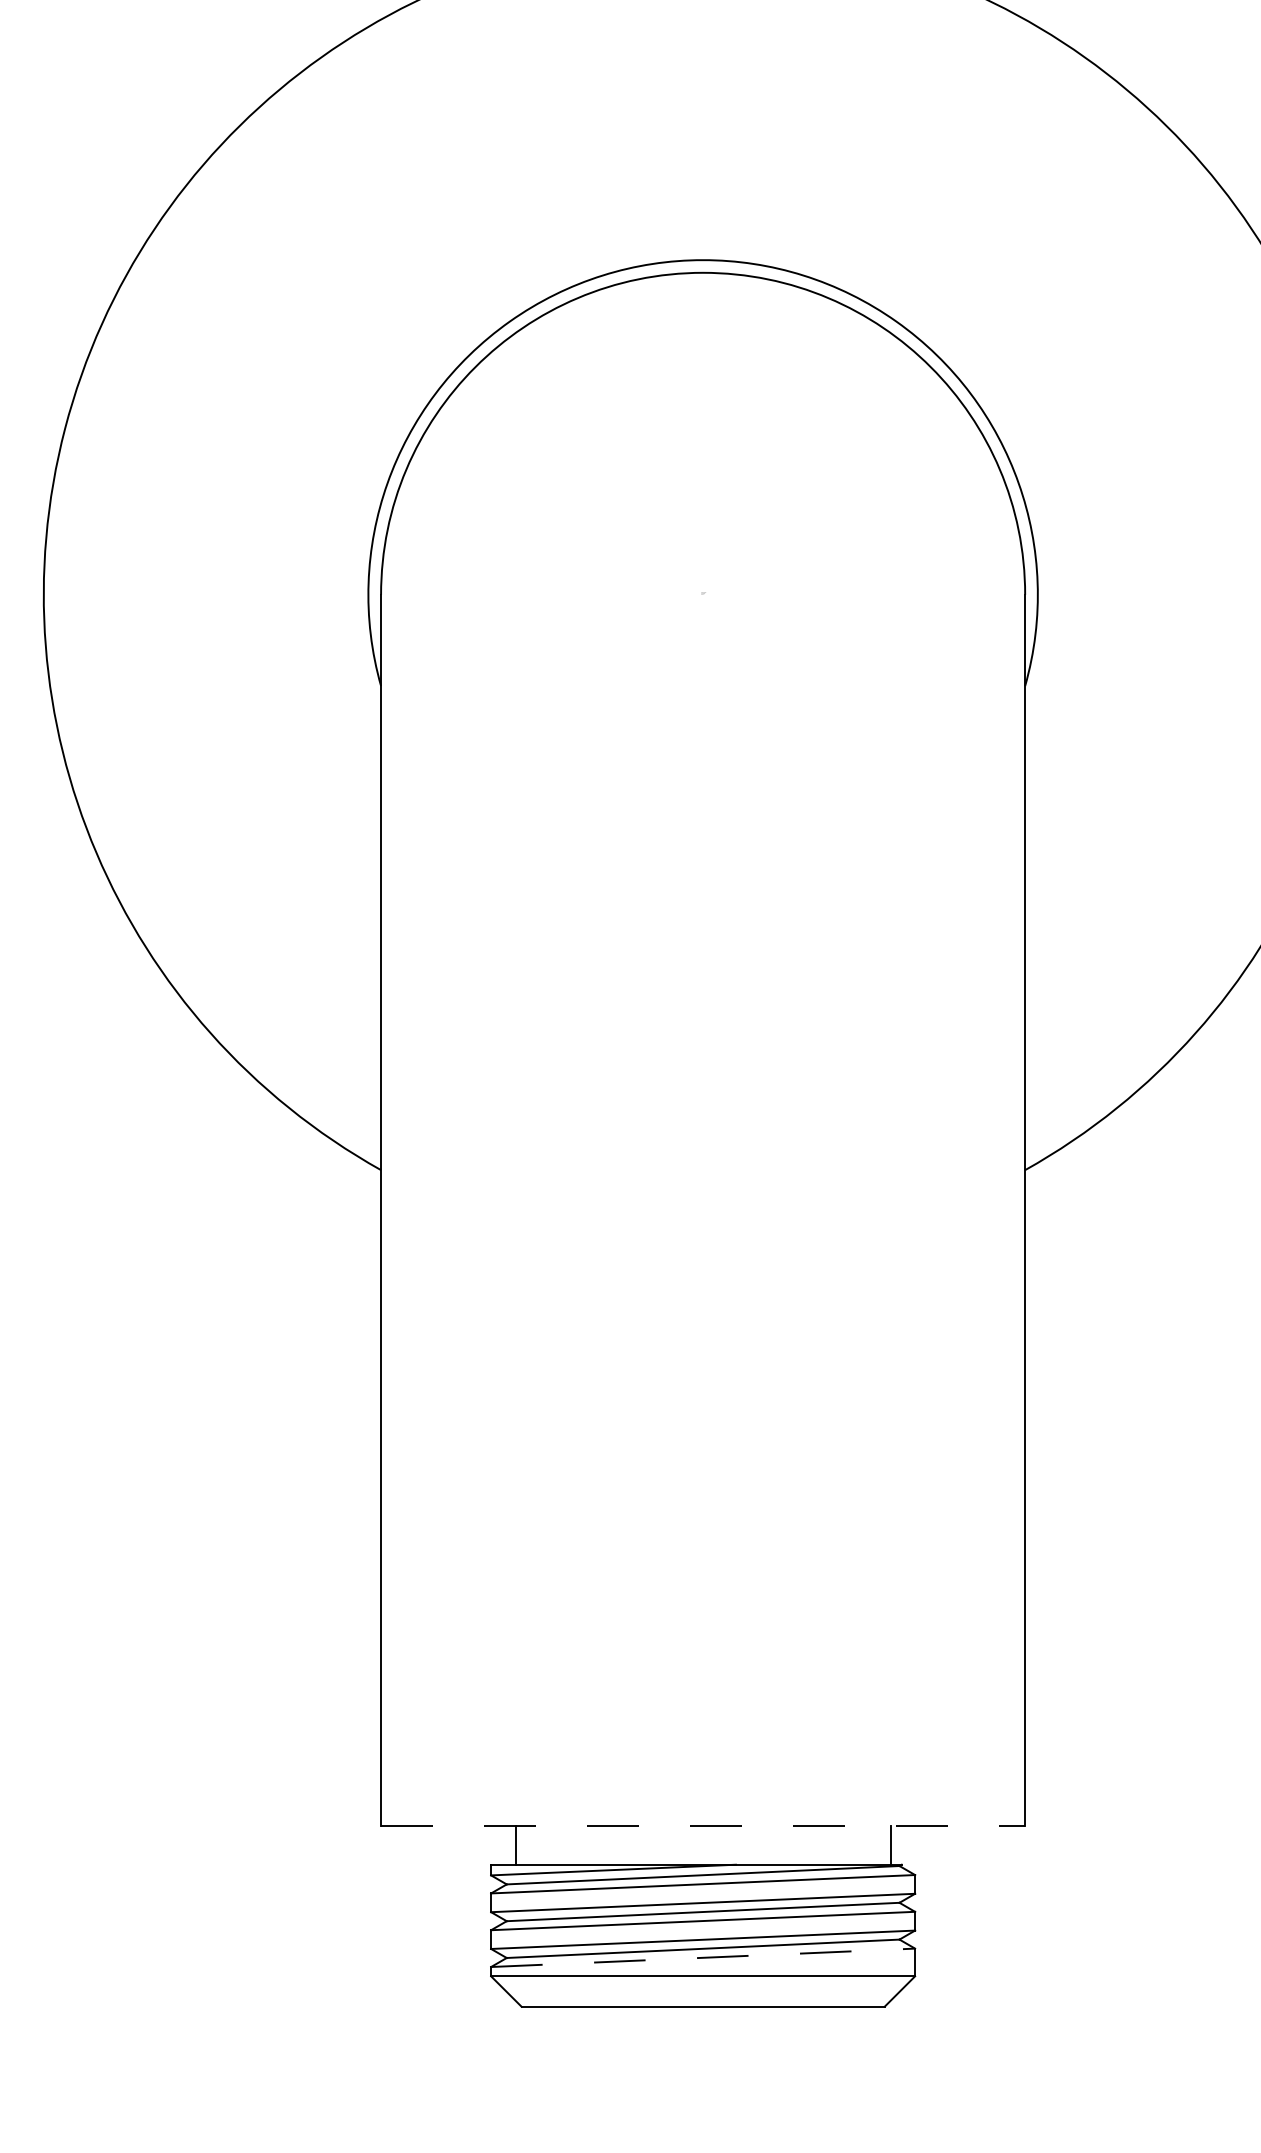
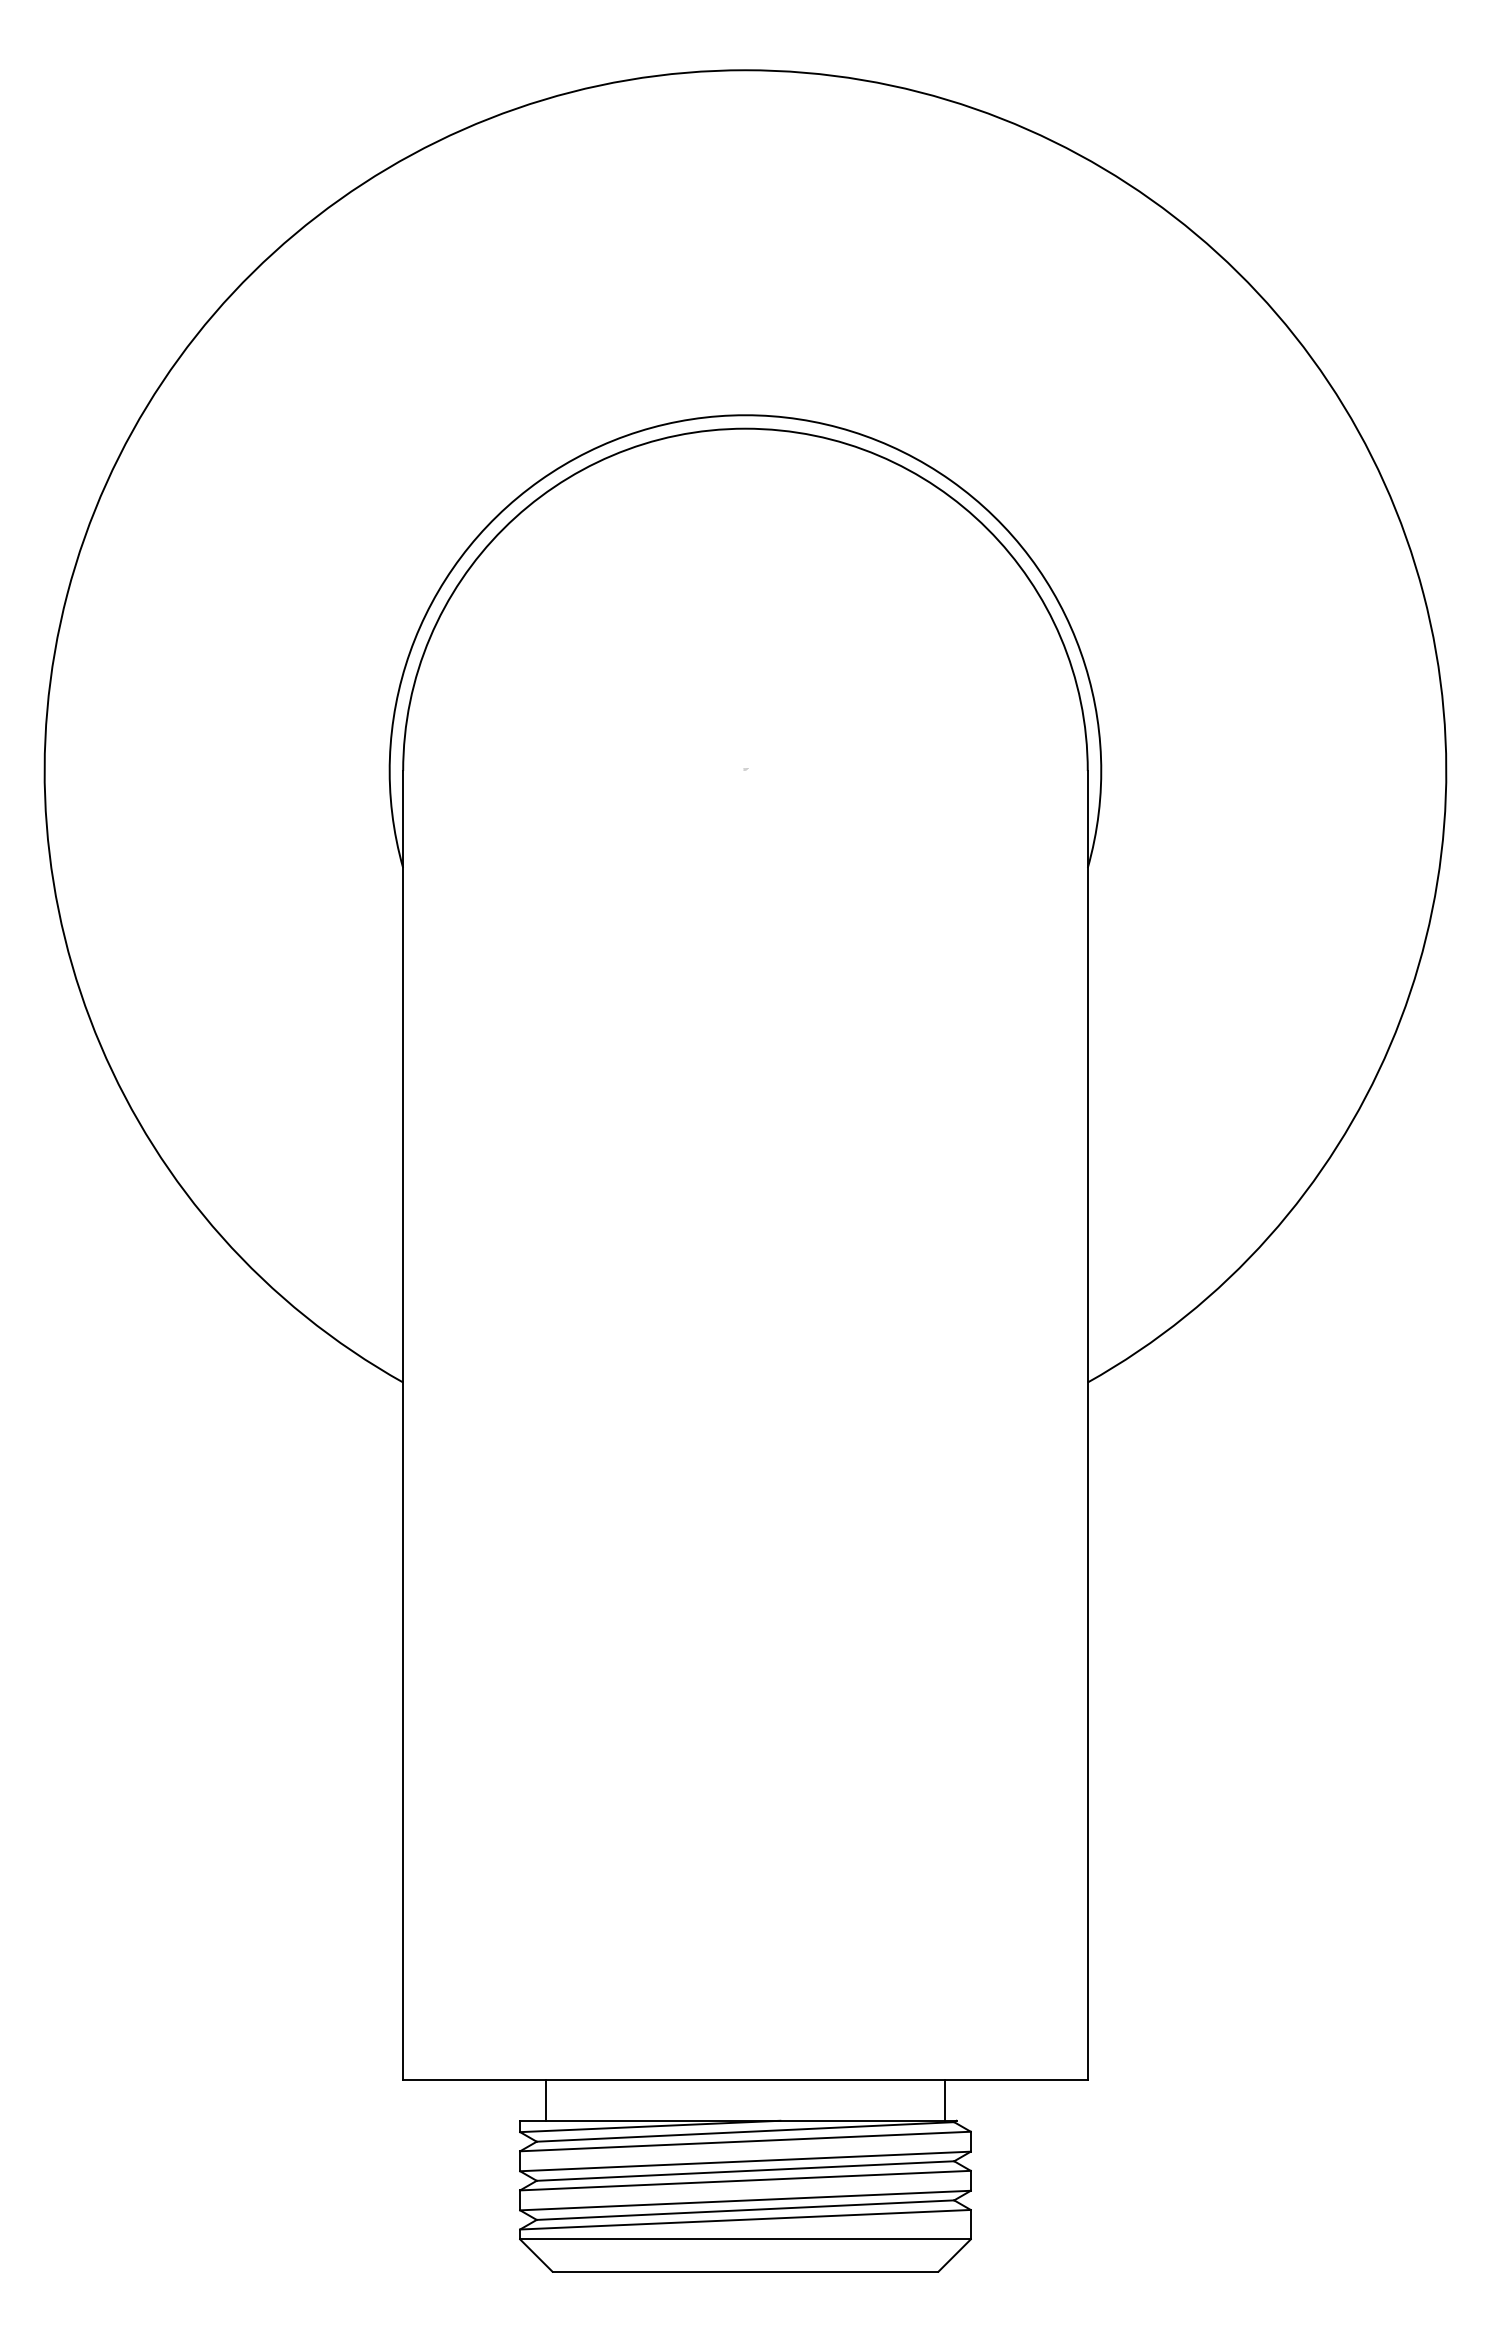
line: (703, 1825) -> (745, 2079), dashed -> solid
line: (703, 1957) -> (745, 2219), dashed -> solid

